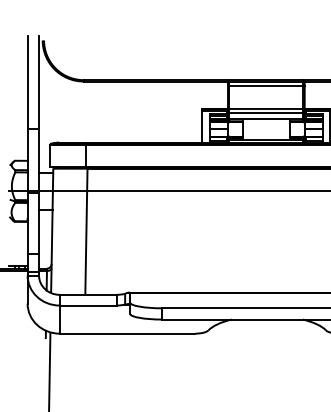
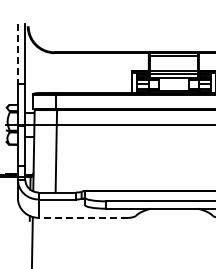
line: (26, 83) -> (17, 54), solid -> dashed
line: (126, 333) -> (82, 217), solid -> dashed

